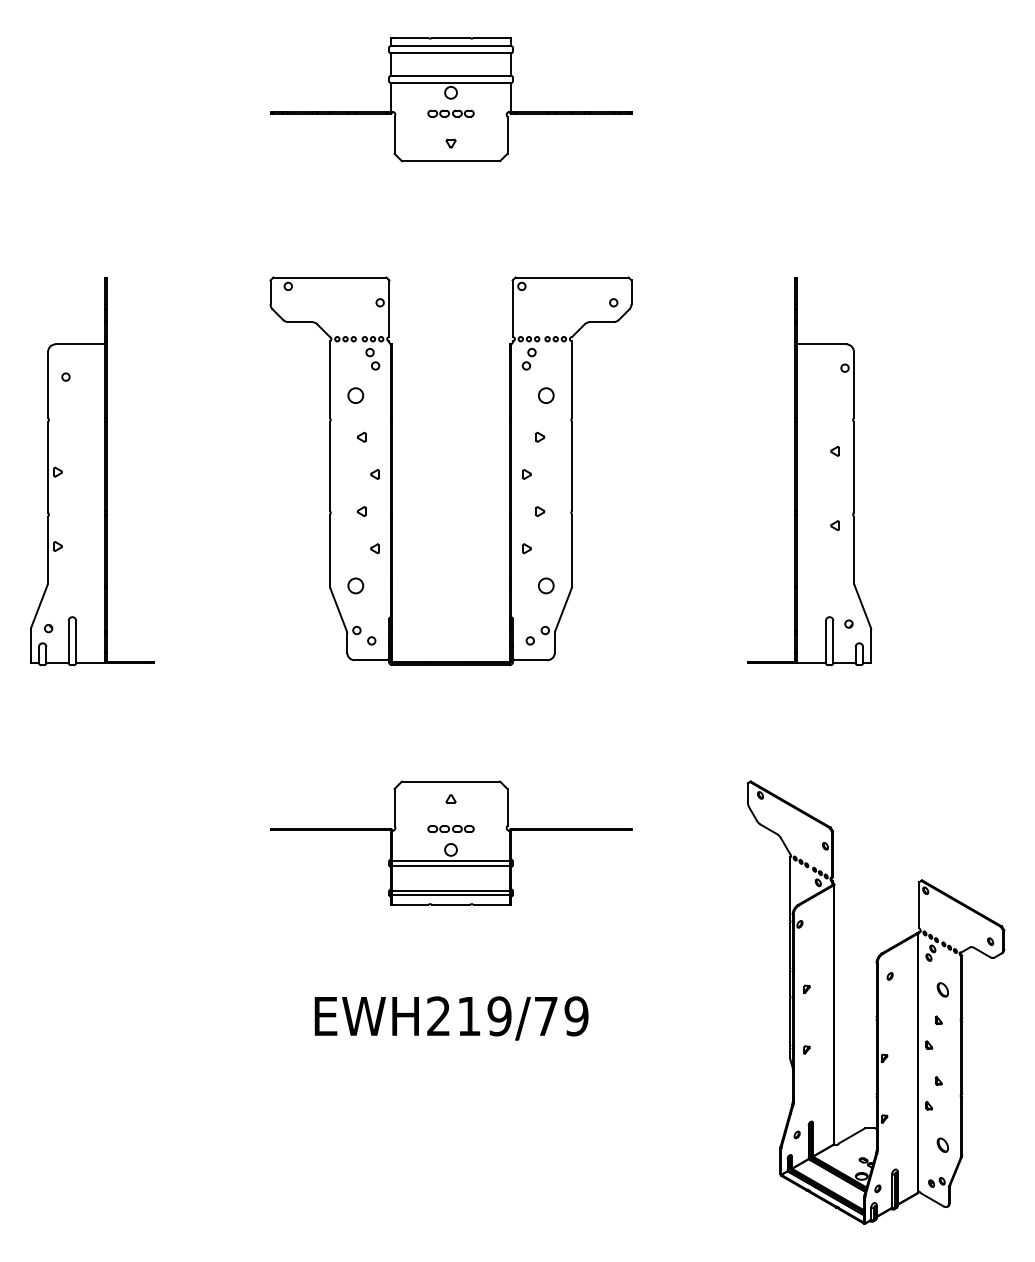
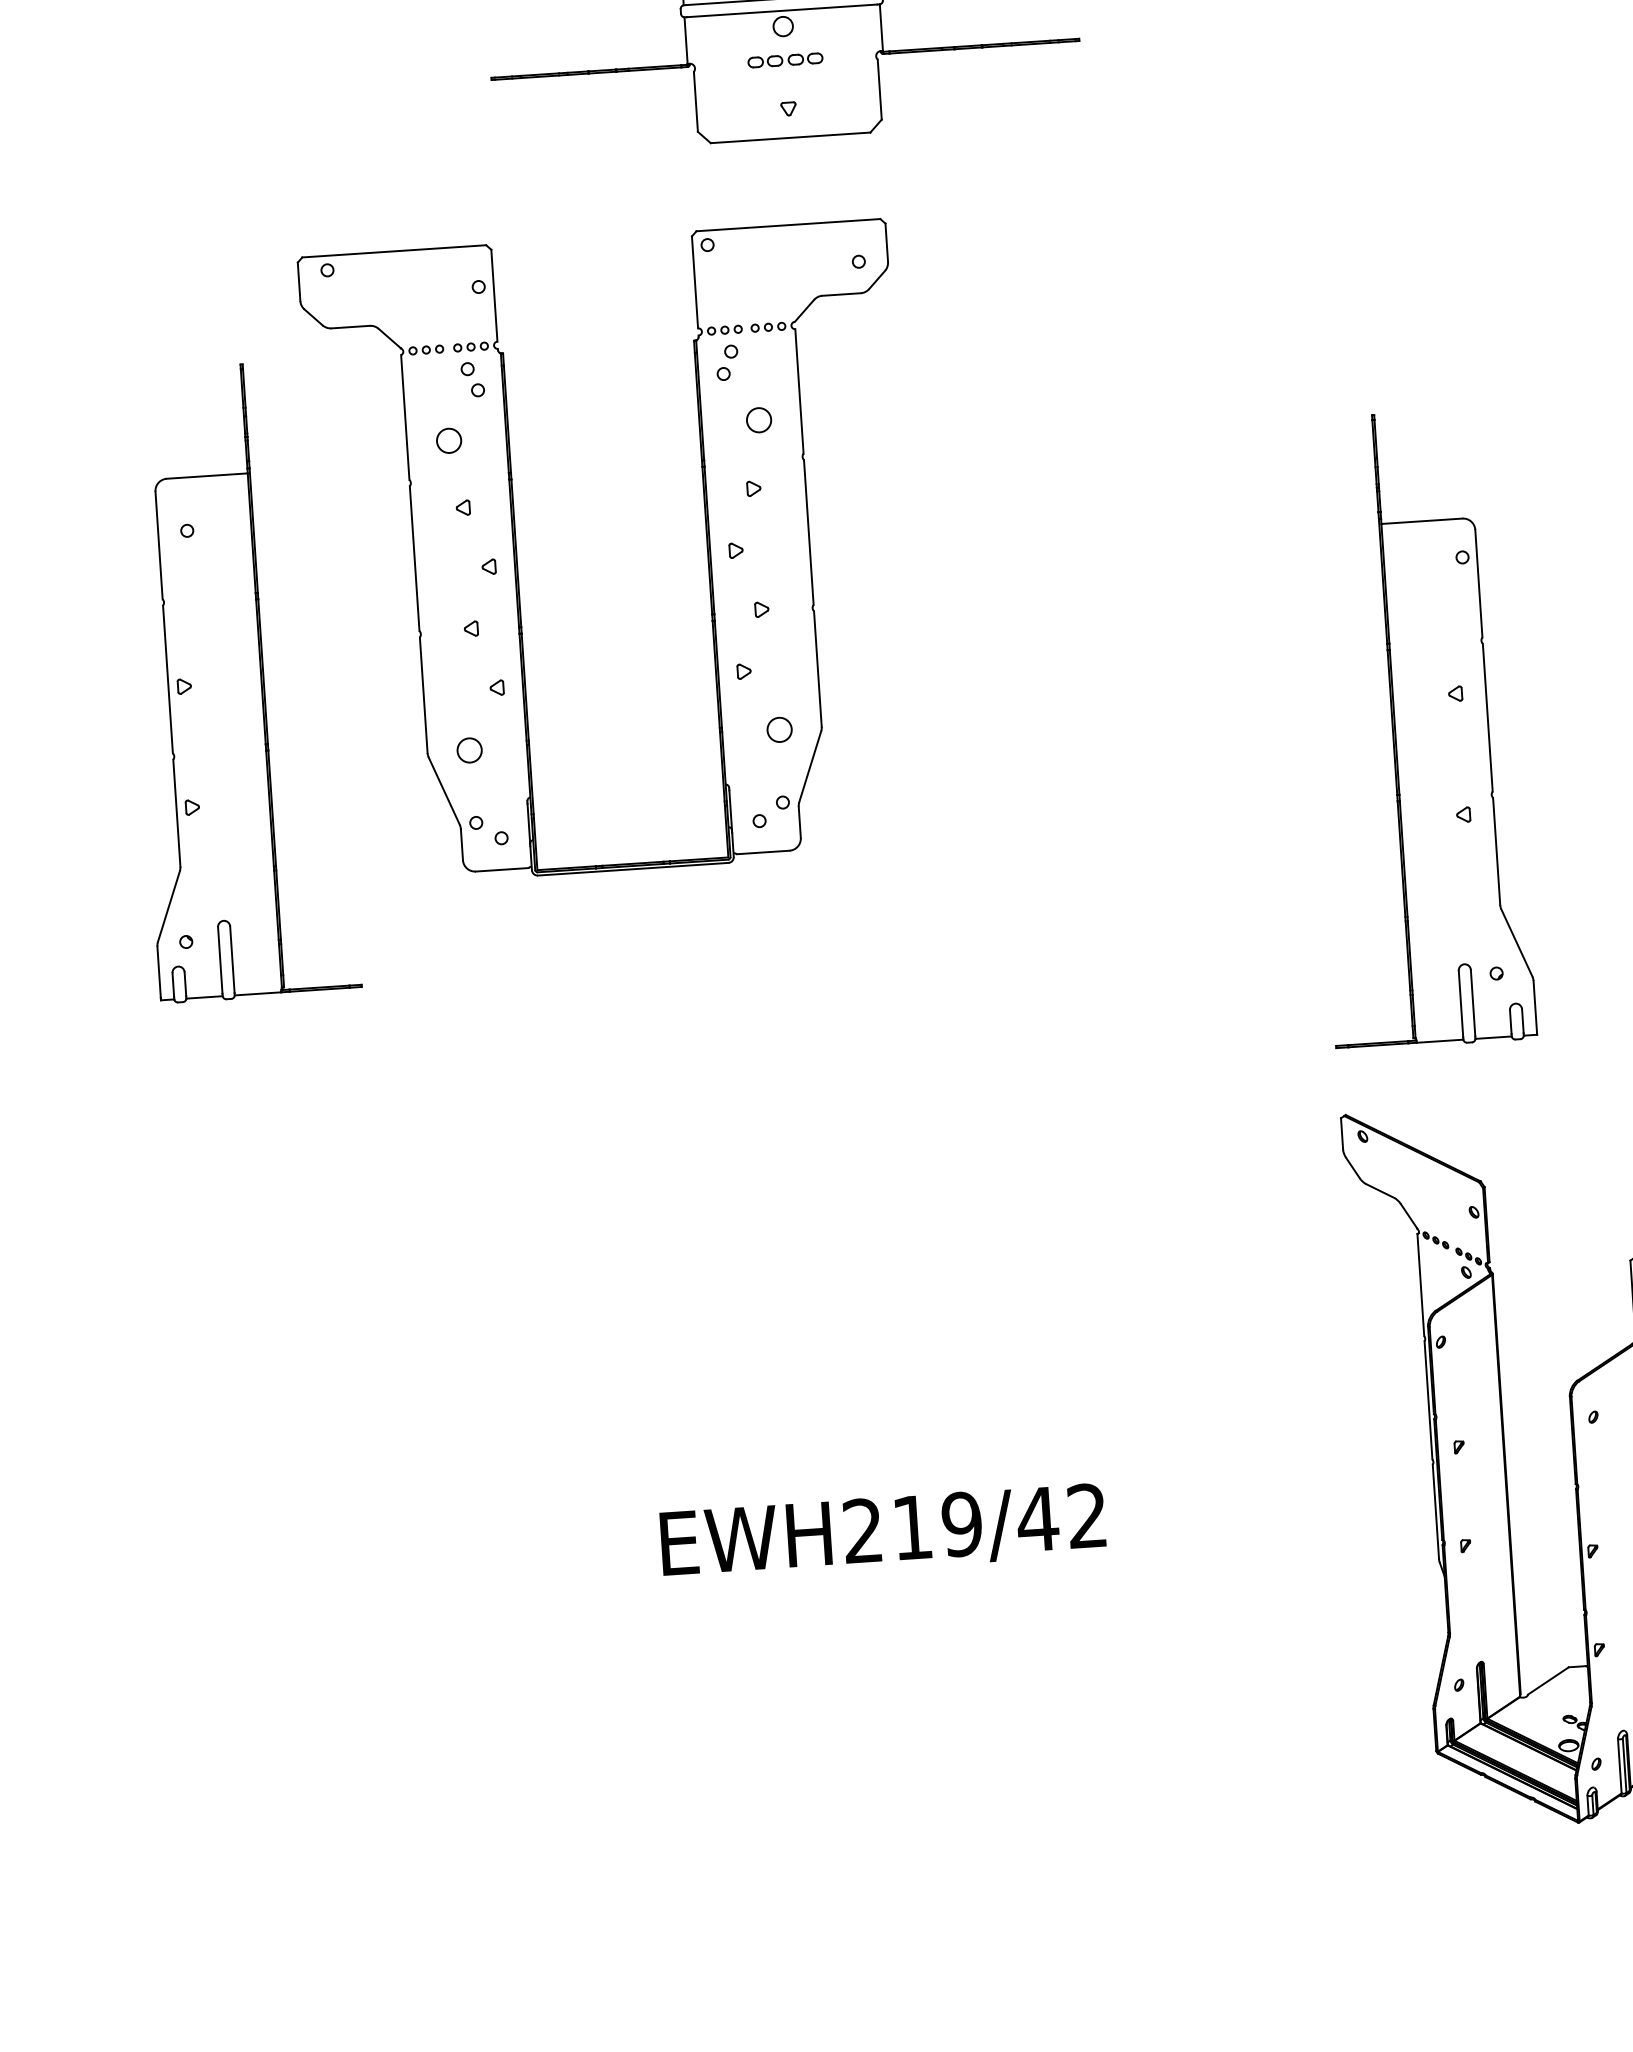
part: (392, 470) -> (516, 558), moved
part: (809, 471) -> (1415, 729), moved
part: (451, 842) -> (865, 1246), removed
text: (560, 1016) -> (1061, 1518), EWH219/79 -> EWH219/42

